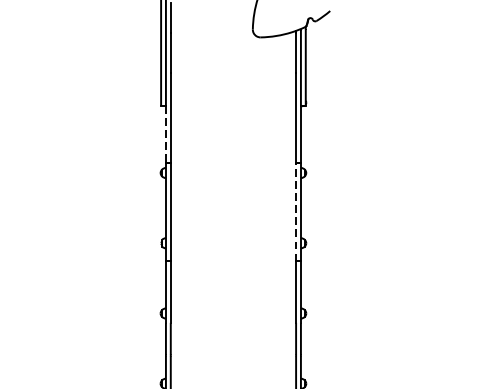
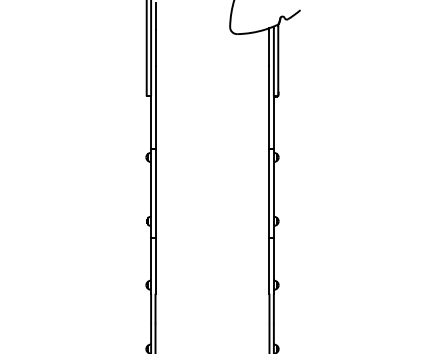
line: (166, 135) -> (151, 123), dashed -> solid
line: (296, 212) -> (269, 193), dashed -> solid

